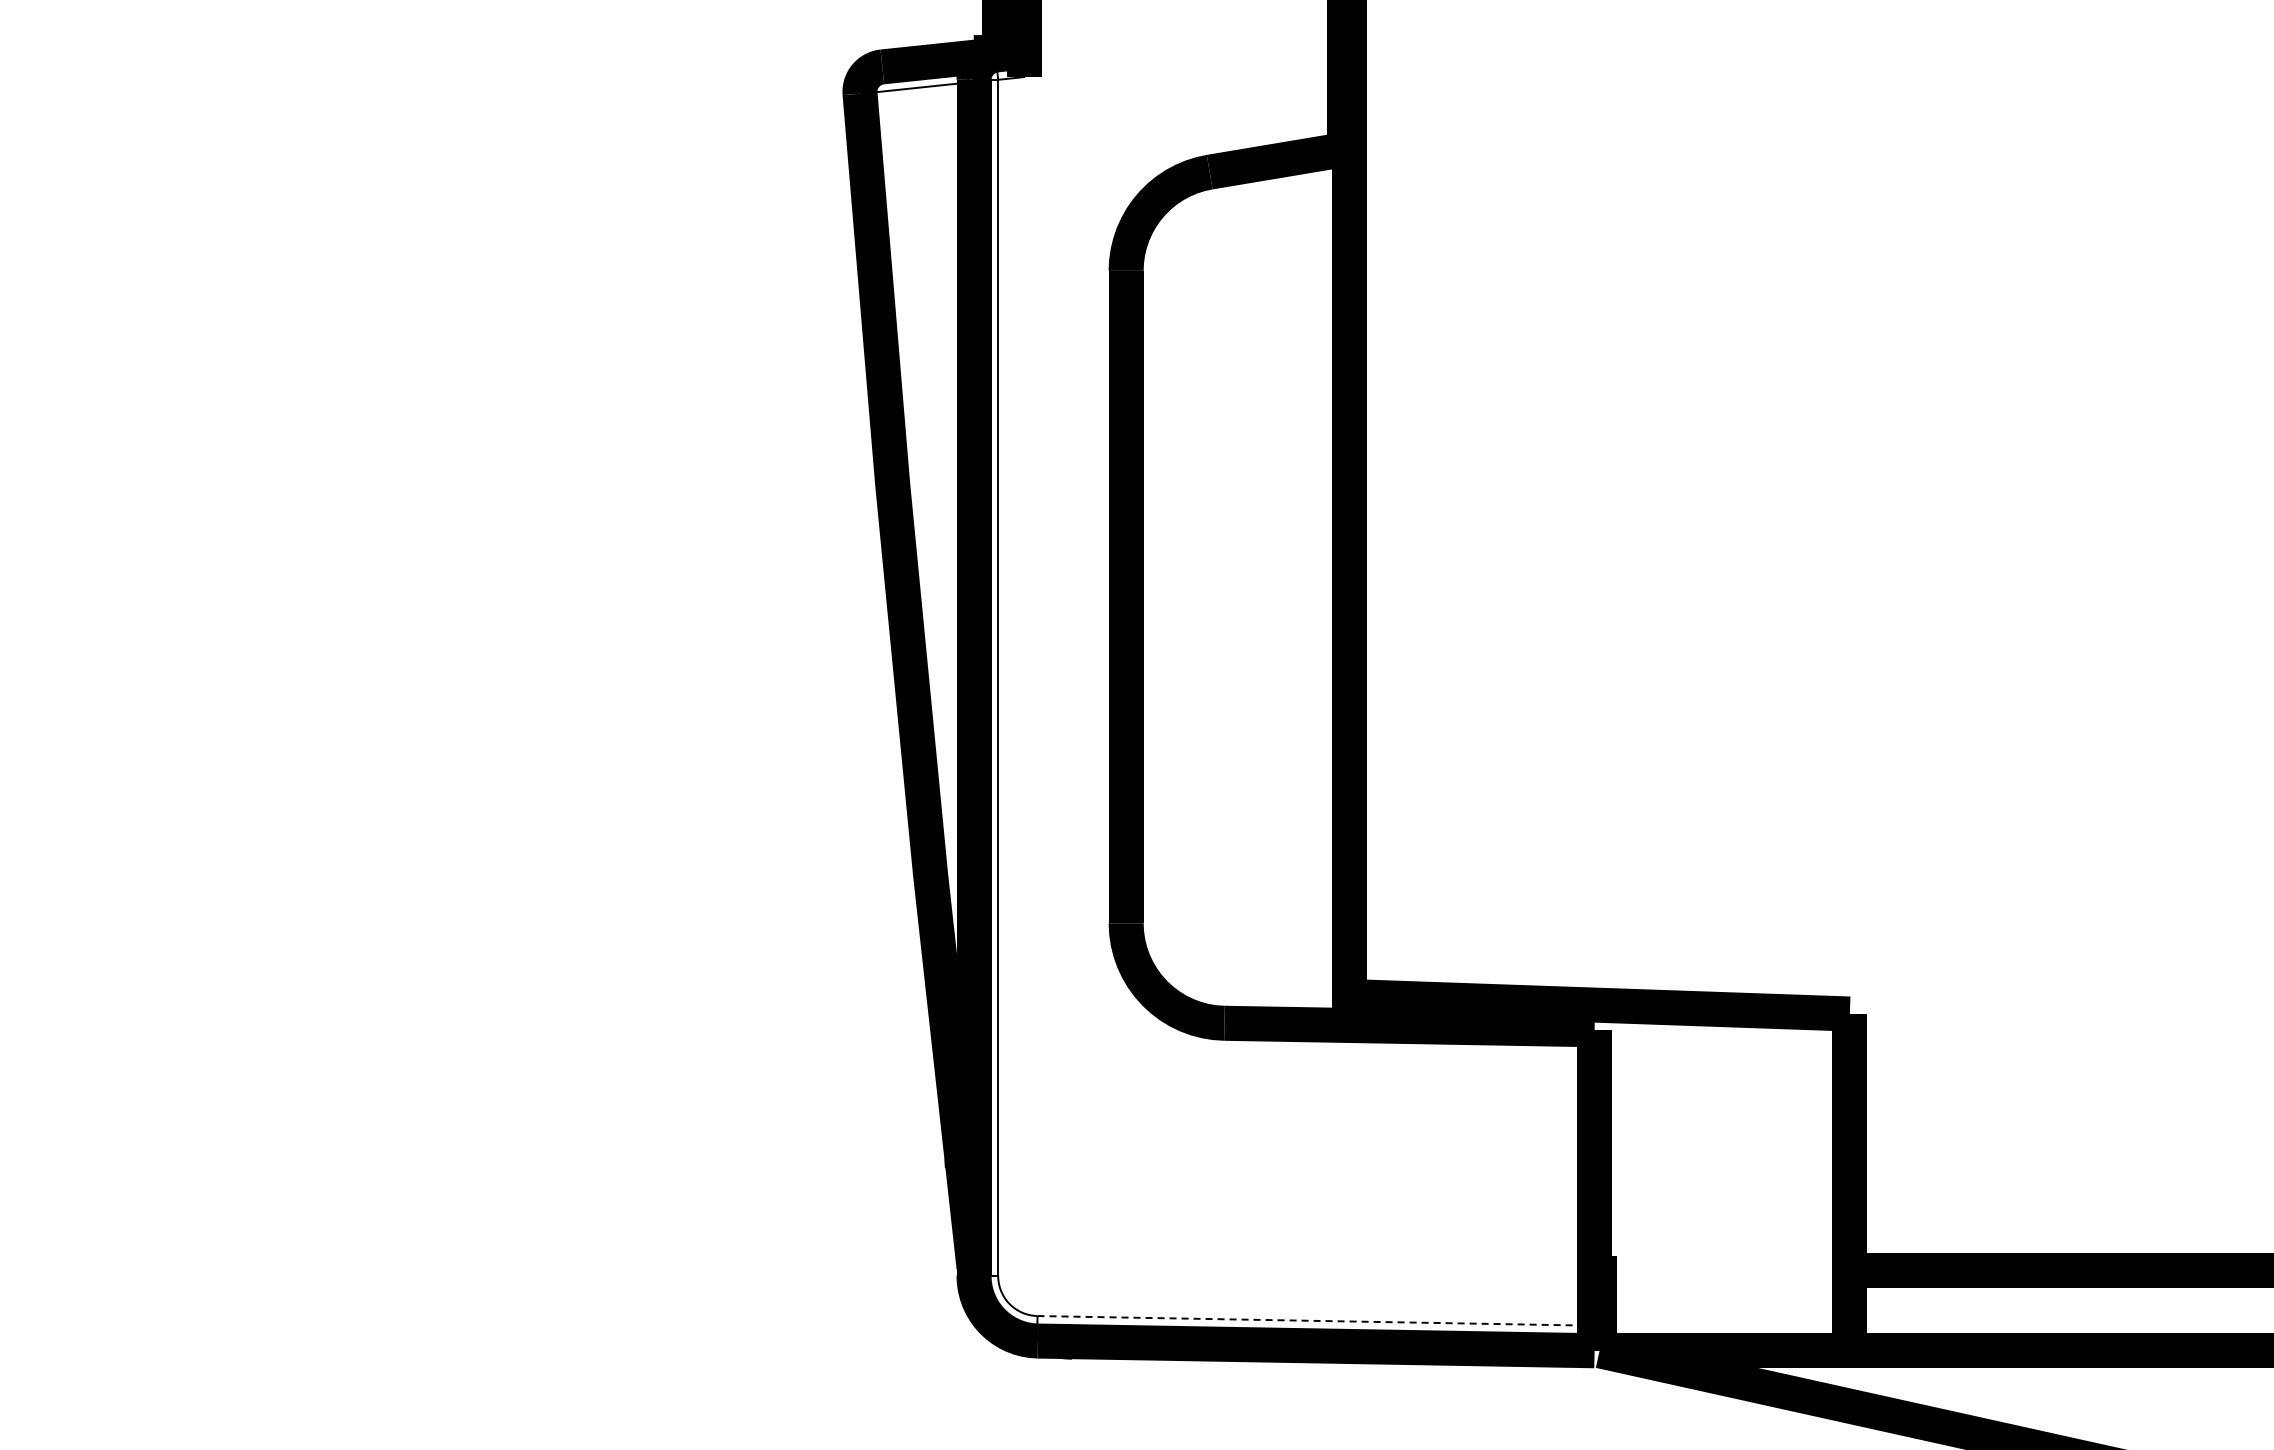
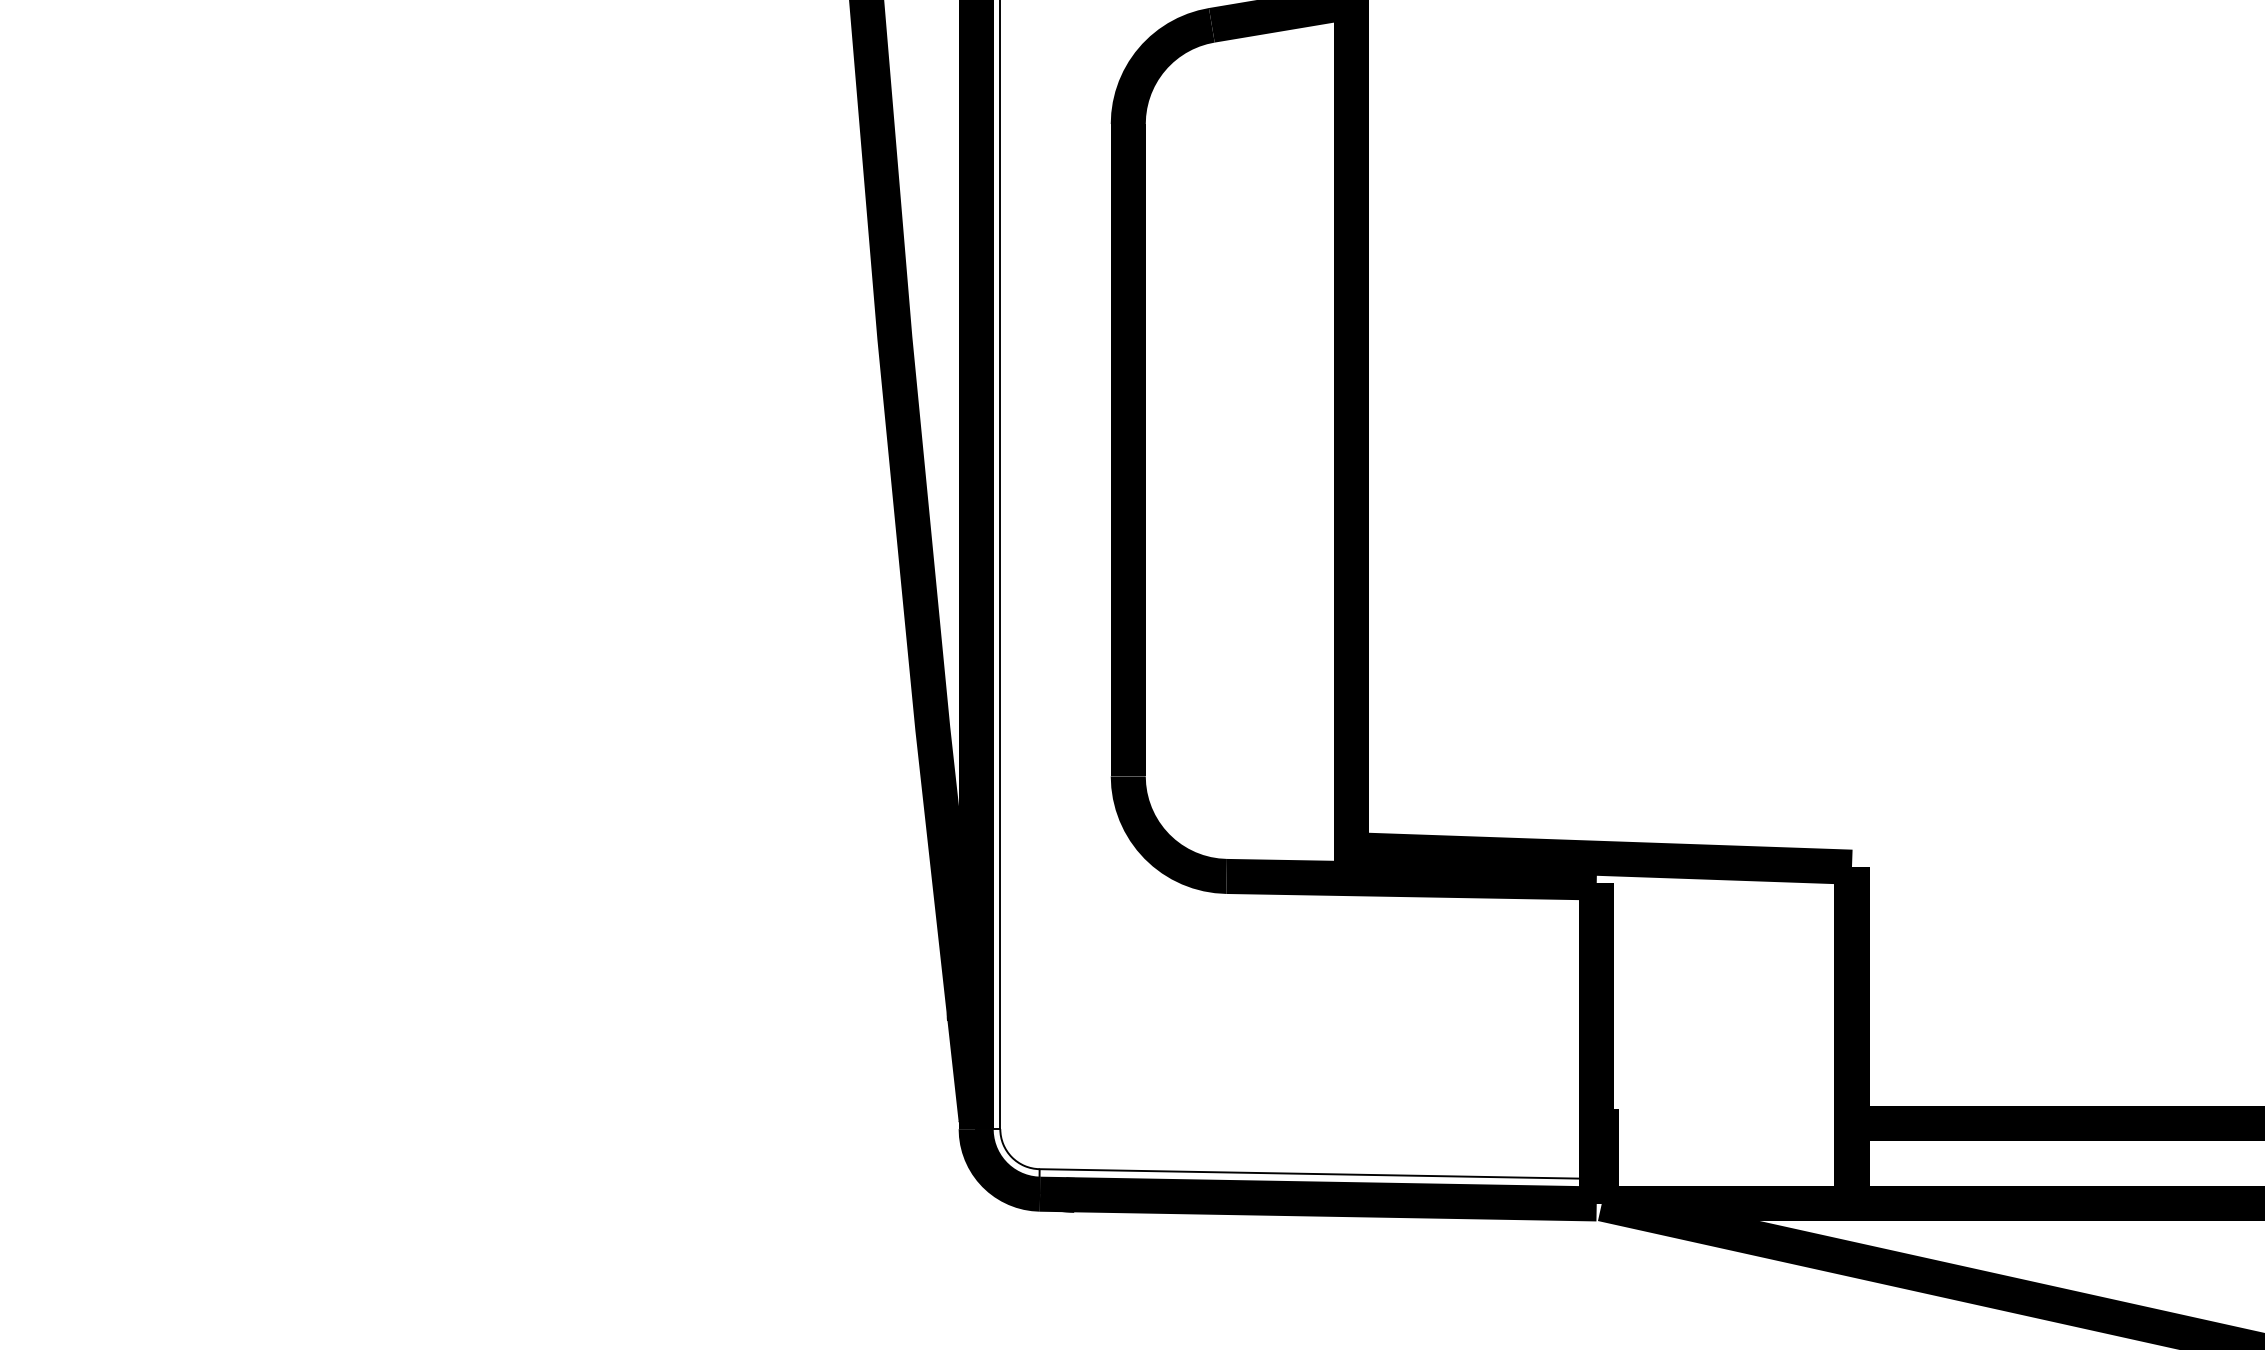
line: (1316, 1320) -> (1318, 1173), dashed -> solid

